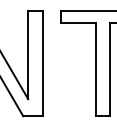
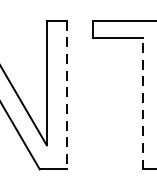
line: (42, 63) -> (66, 94), solid -> dashed
line: (96, 69) -> (143, 103), solid -> dashed

